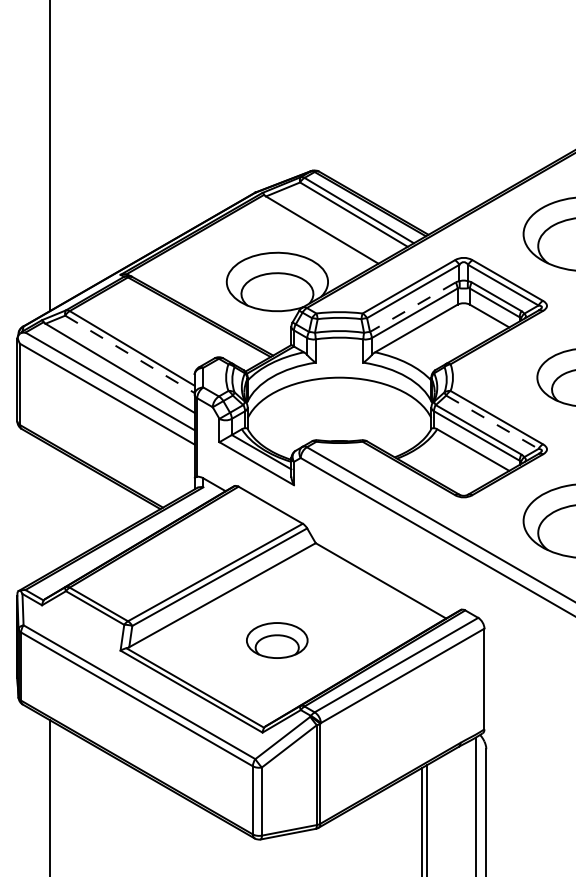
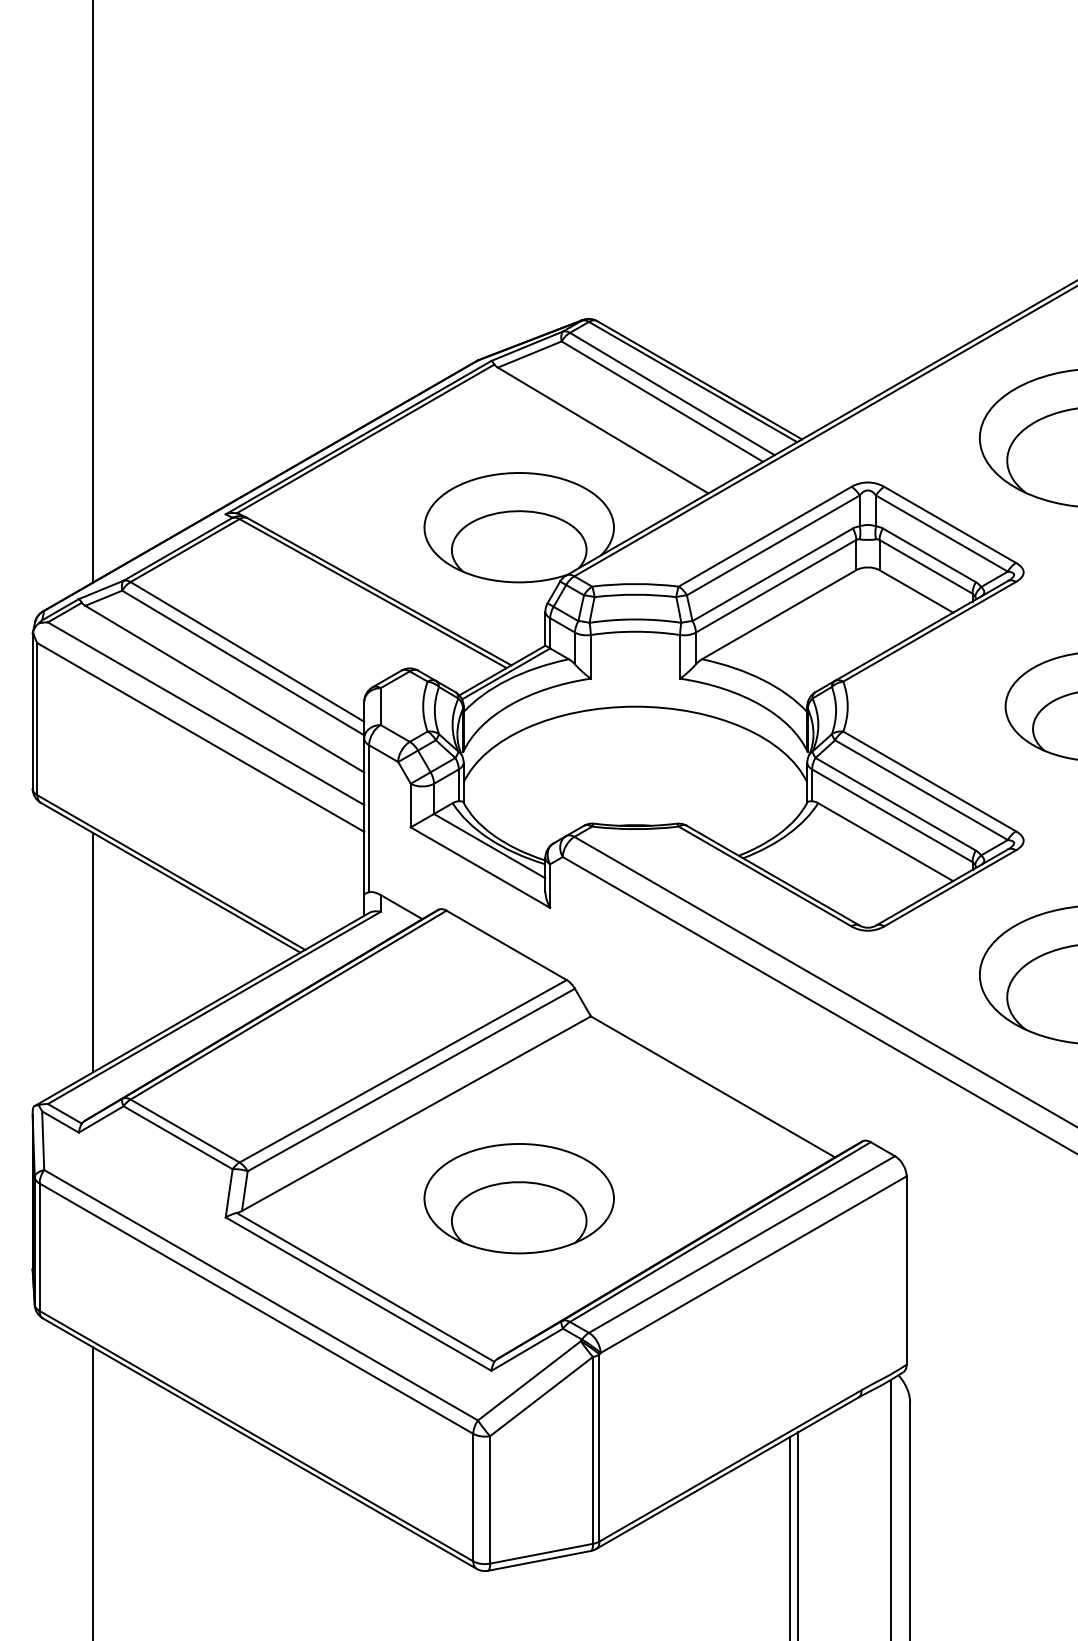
line: (412, 307) -> (771, 575), dashed -> solid
line: (130, 354) -> (244, 663), dashed -> solid
line: (492, 422) -> (921, 790), dashed -> solid
line: (49, 509) -> (92, 953), added
part: (276, 640) -> (517, 1198), size x1.67

